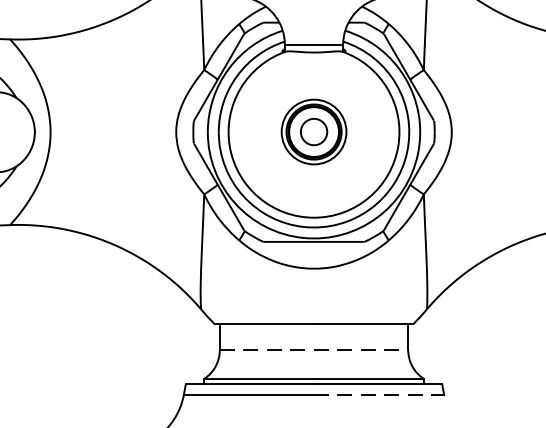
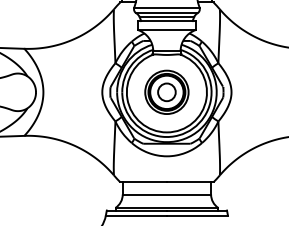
part: (313, 130) -> (166, 91), size x1.43
line: (315, 350) -> (167, 194), dashed -> solid
line: (379, 394) -> (197, 215), dashed -> solid

